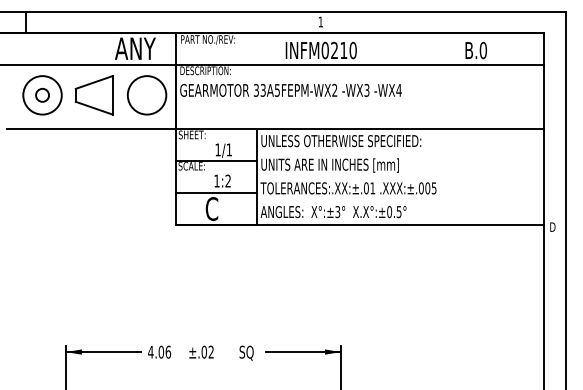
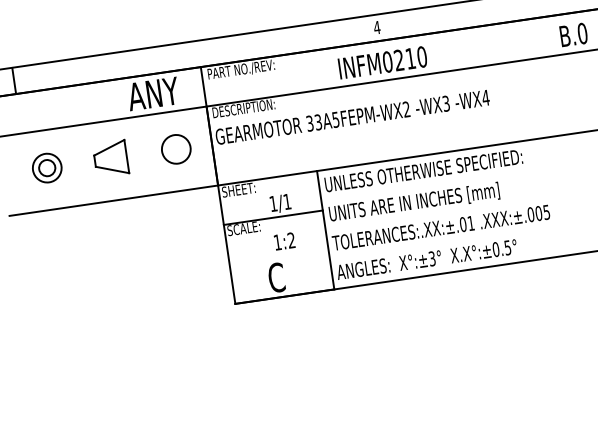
text: (320, 21) -> (376, 27), 1 -> 4
circle: (42, 95) -> (47, 168), size x0.6
part: (93, 95) -> (110, 159), size x0.7
circle: (147, 95) -> (176, 149), size x0.6
line: (216, 192) -> (279, 256), removed

